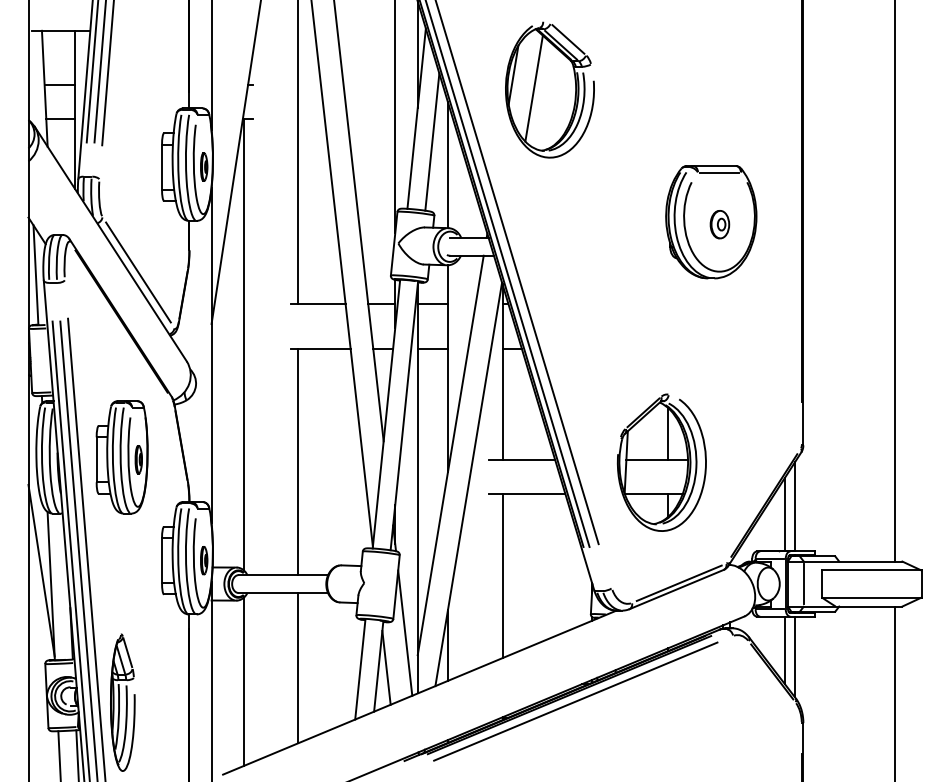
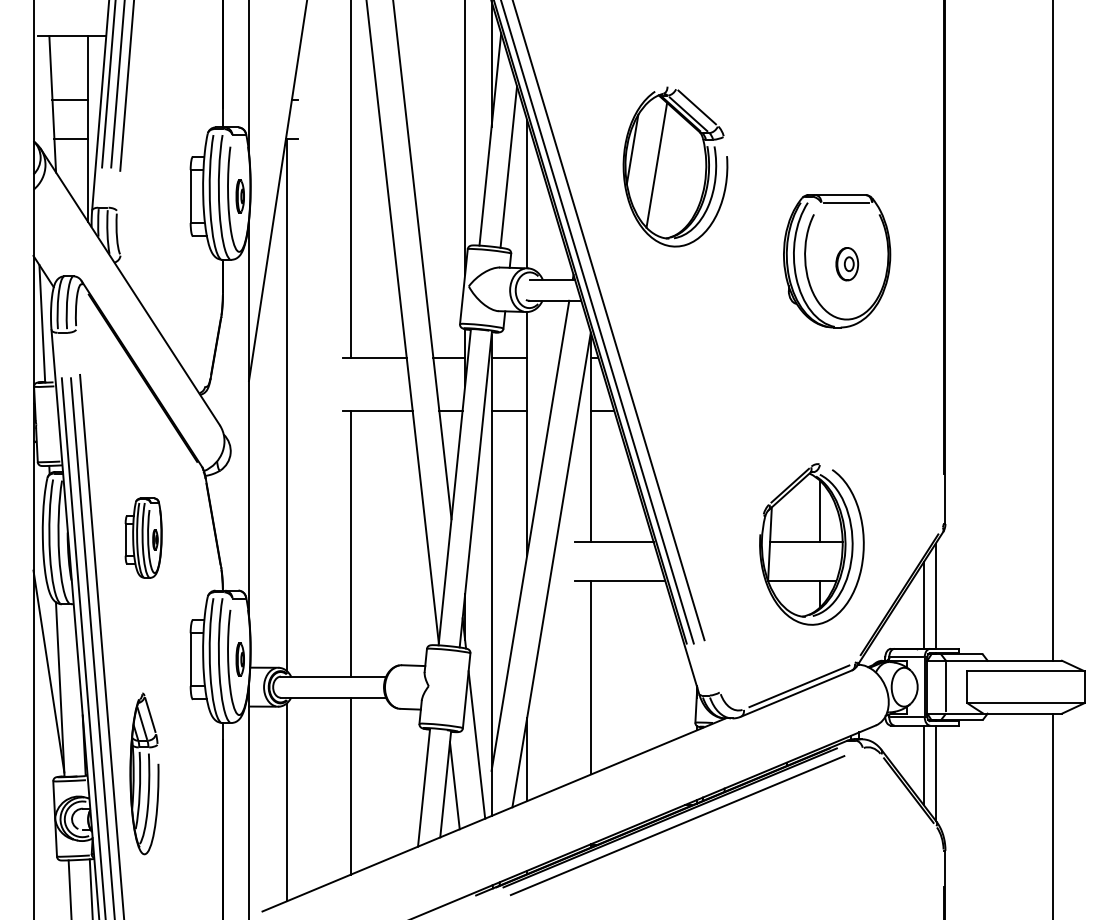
part: (549, 89) -> (674, 166), moved
line: (138, 272) -> (162, 320), removed
part: (121, 457) -> (142, 538), size x0.6
part: (661, 462) -> (811, 544), moved
part: (122, 702) -> (144, 773), moved

